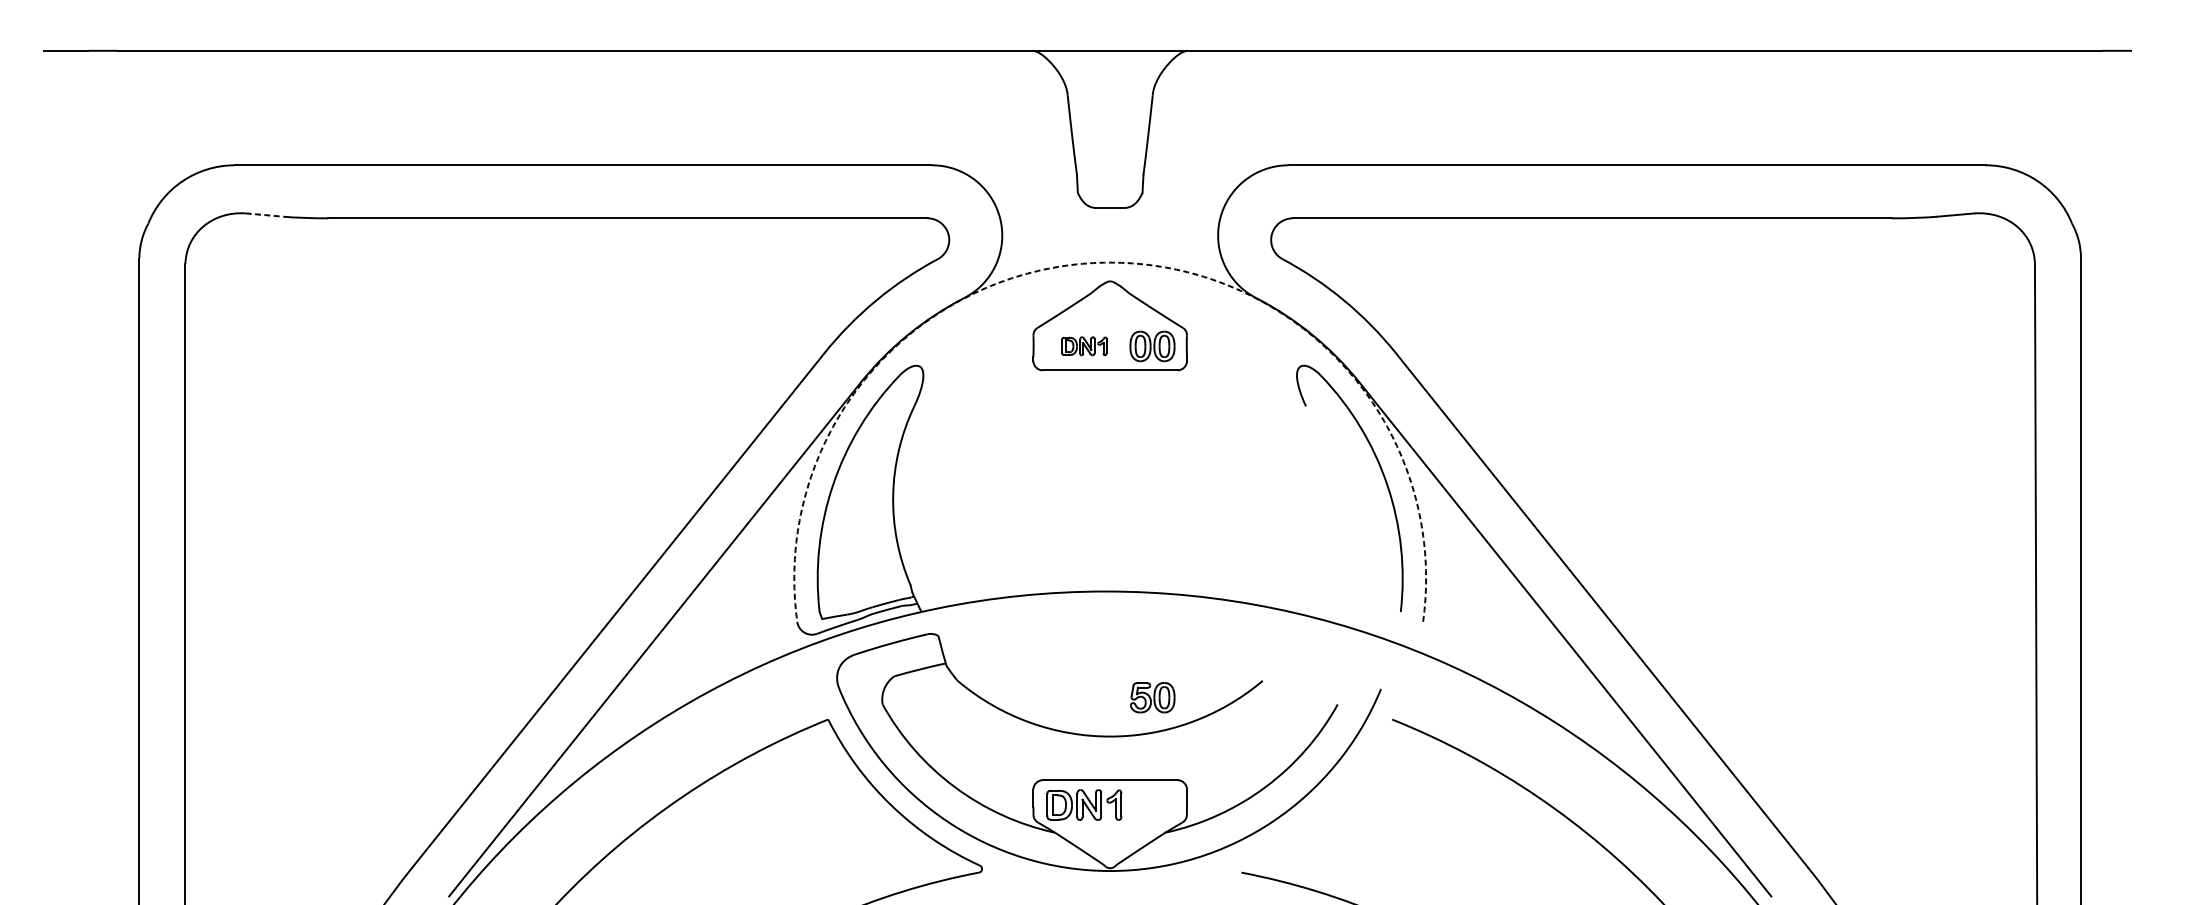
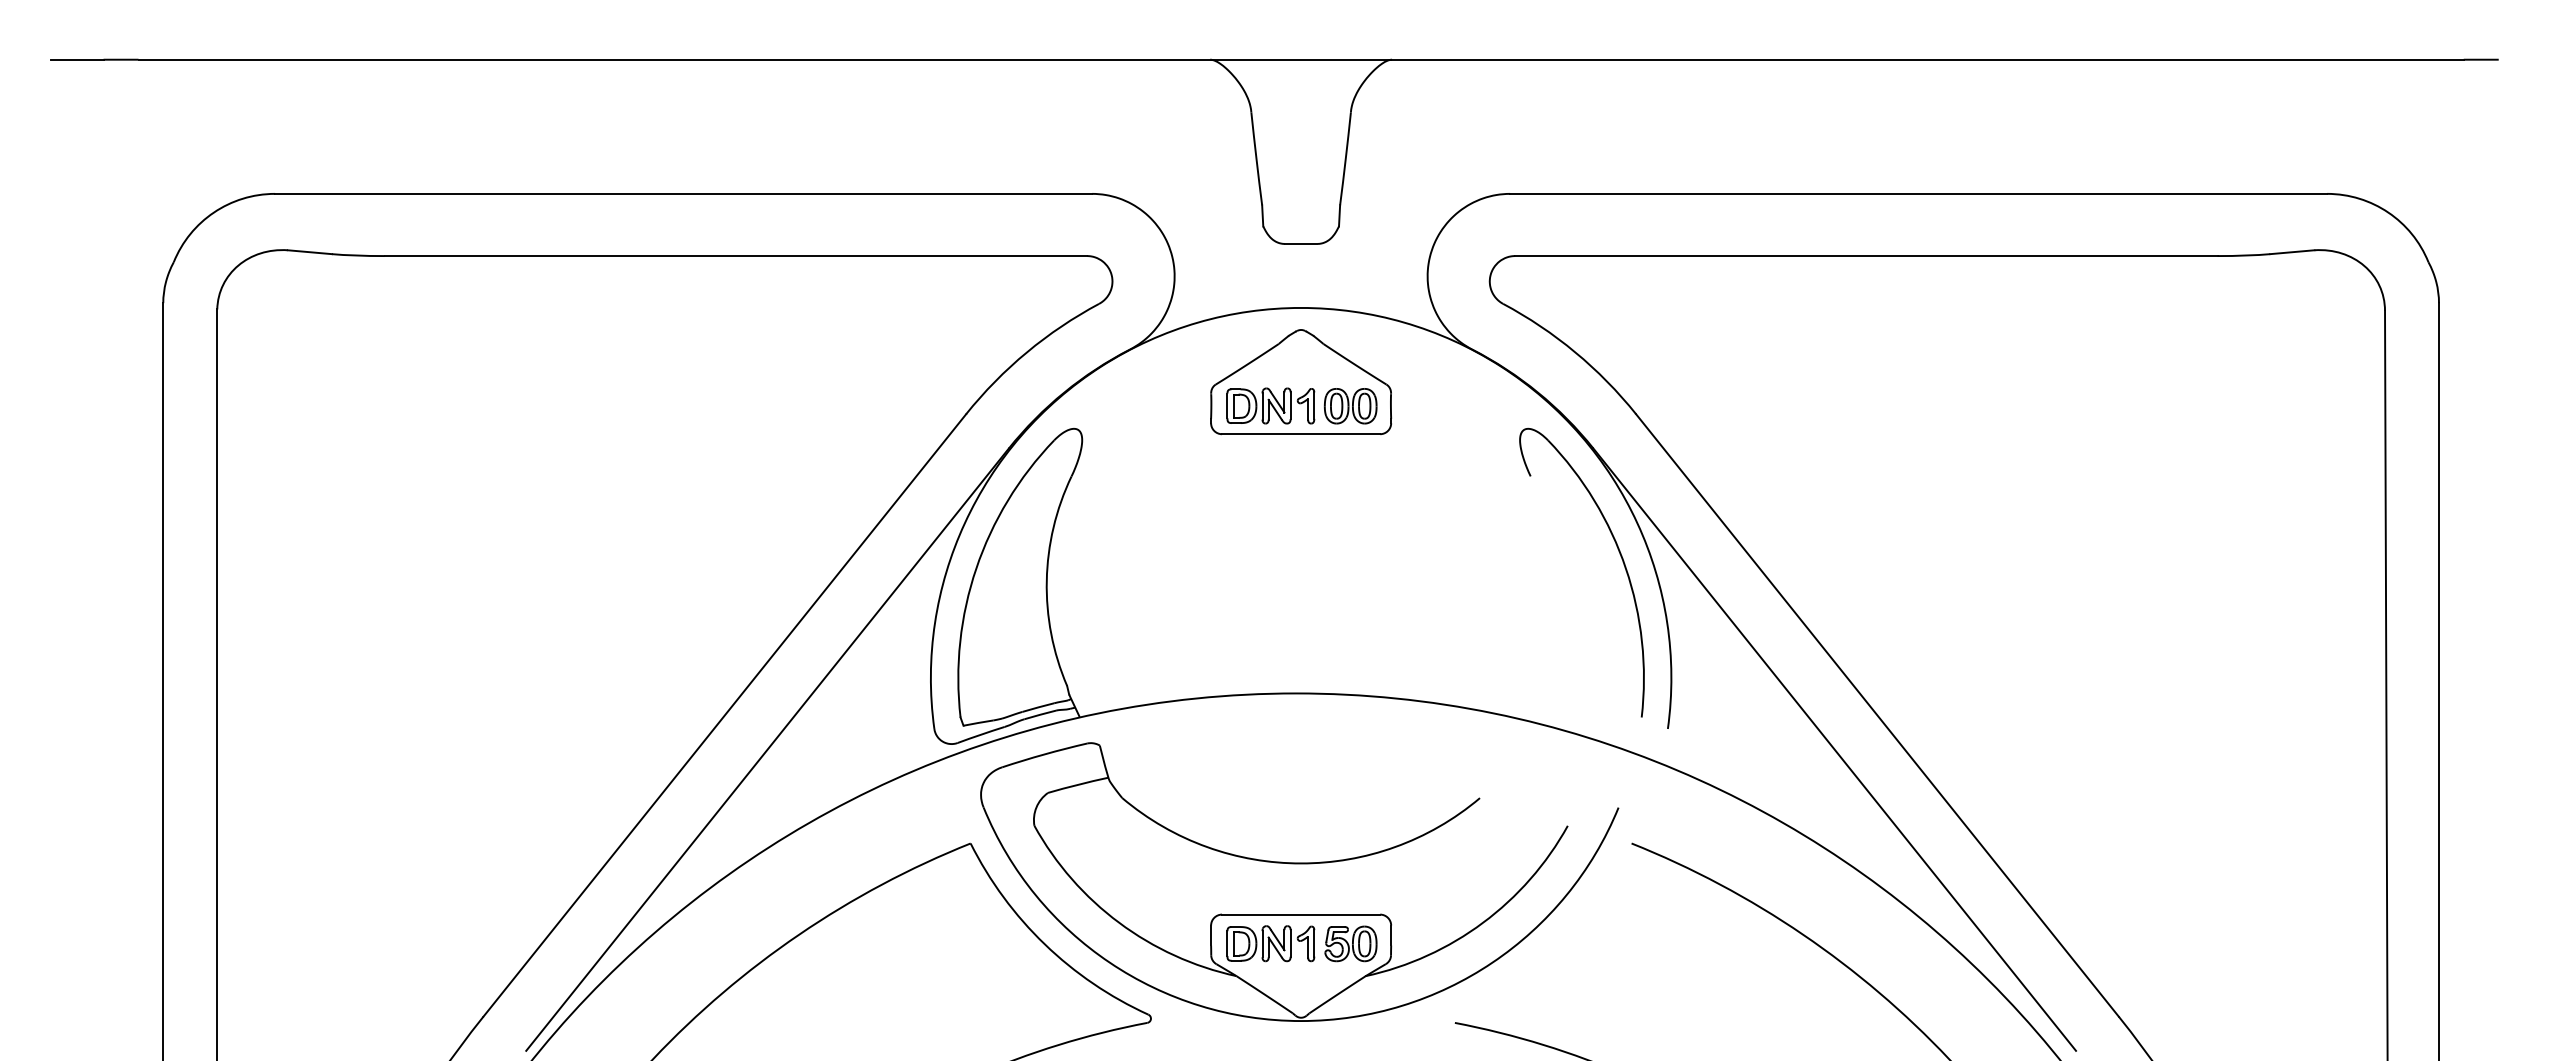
line: (264, 215) -> (310, 252), dashed -> solid
arc: (1110, 262) -> (1301, 307), dashed -> solid
part: (1084, 345) -> (1270, 405), size x1.67
part: (1152, 697) -> (1350, 943), moved

